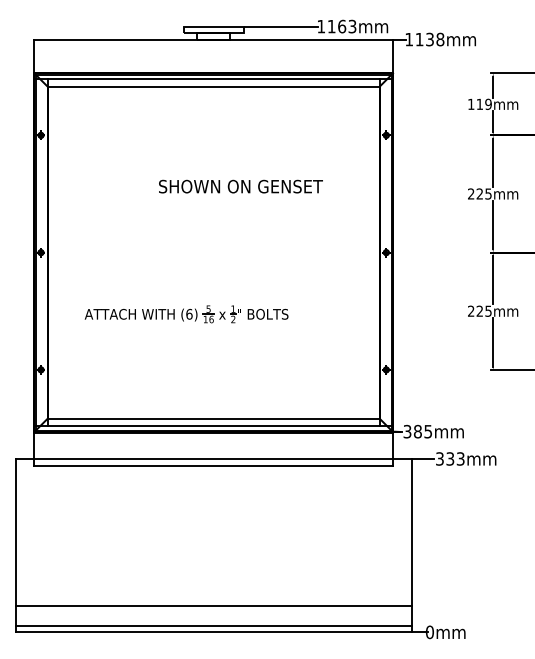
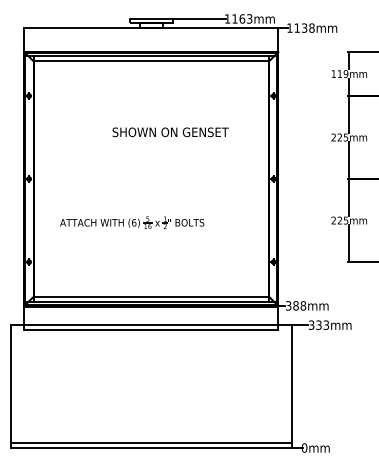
text: (428, 431) -> (303, 305), 385mm -> 388mm
line: (213, 605) -> (151, 428), removed

